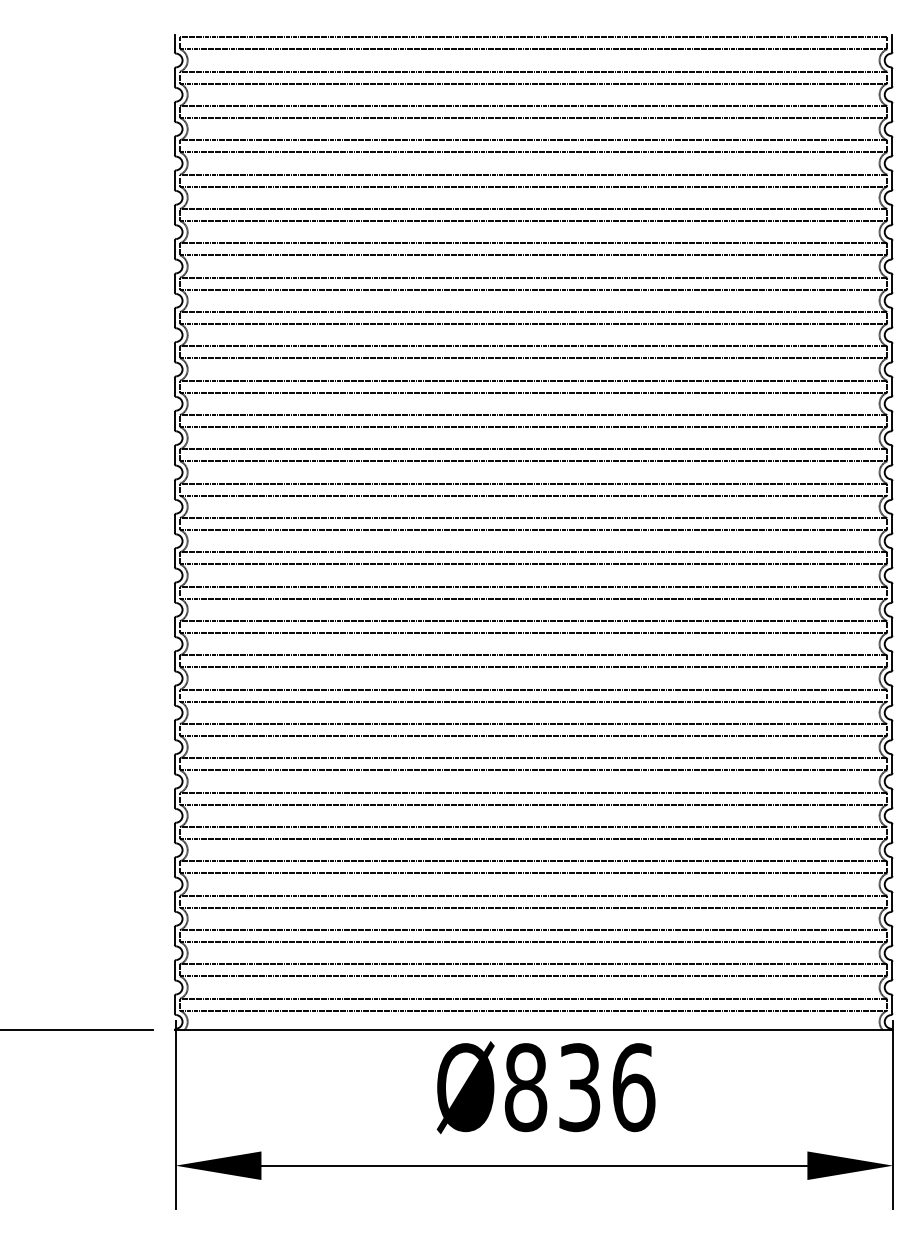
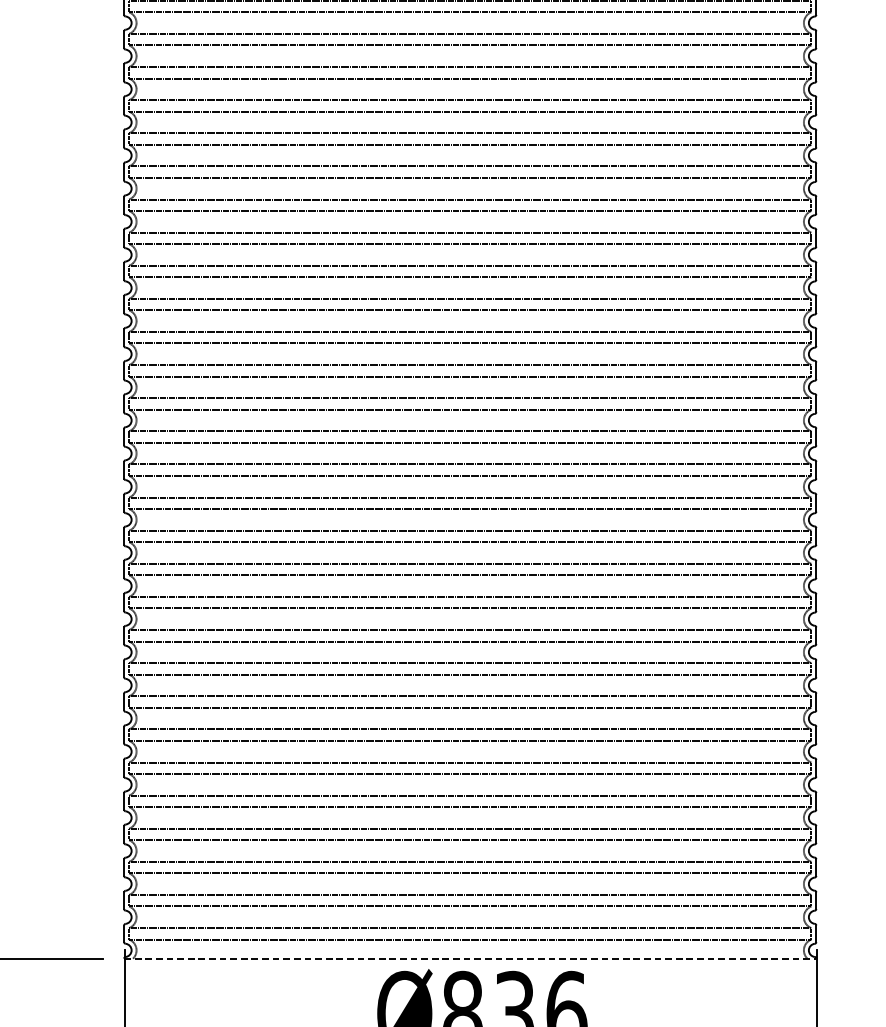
line: (533, 1030) -> (470, 958), solid -> dashed

